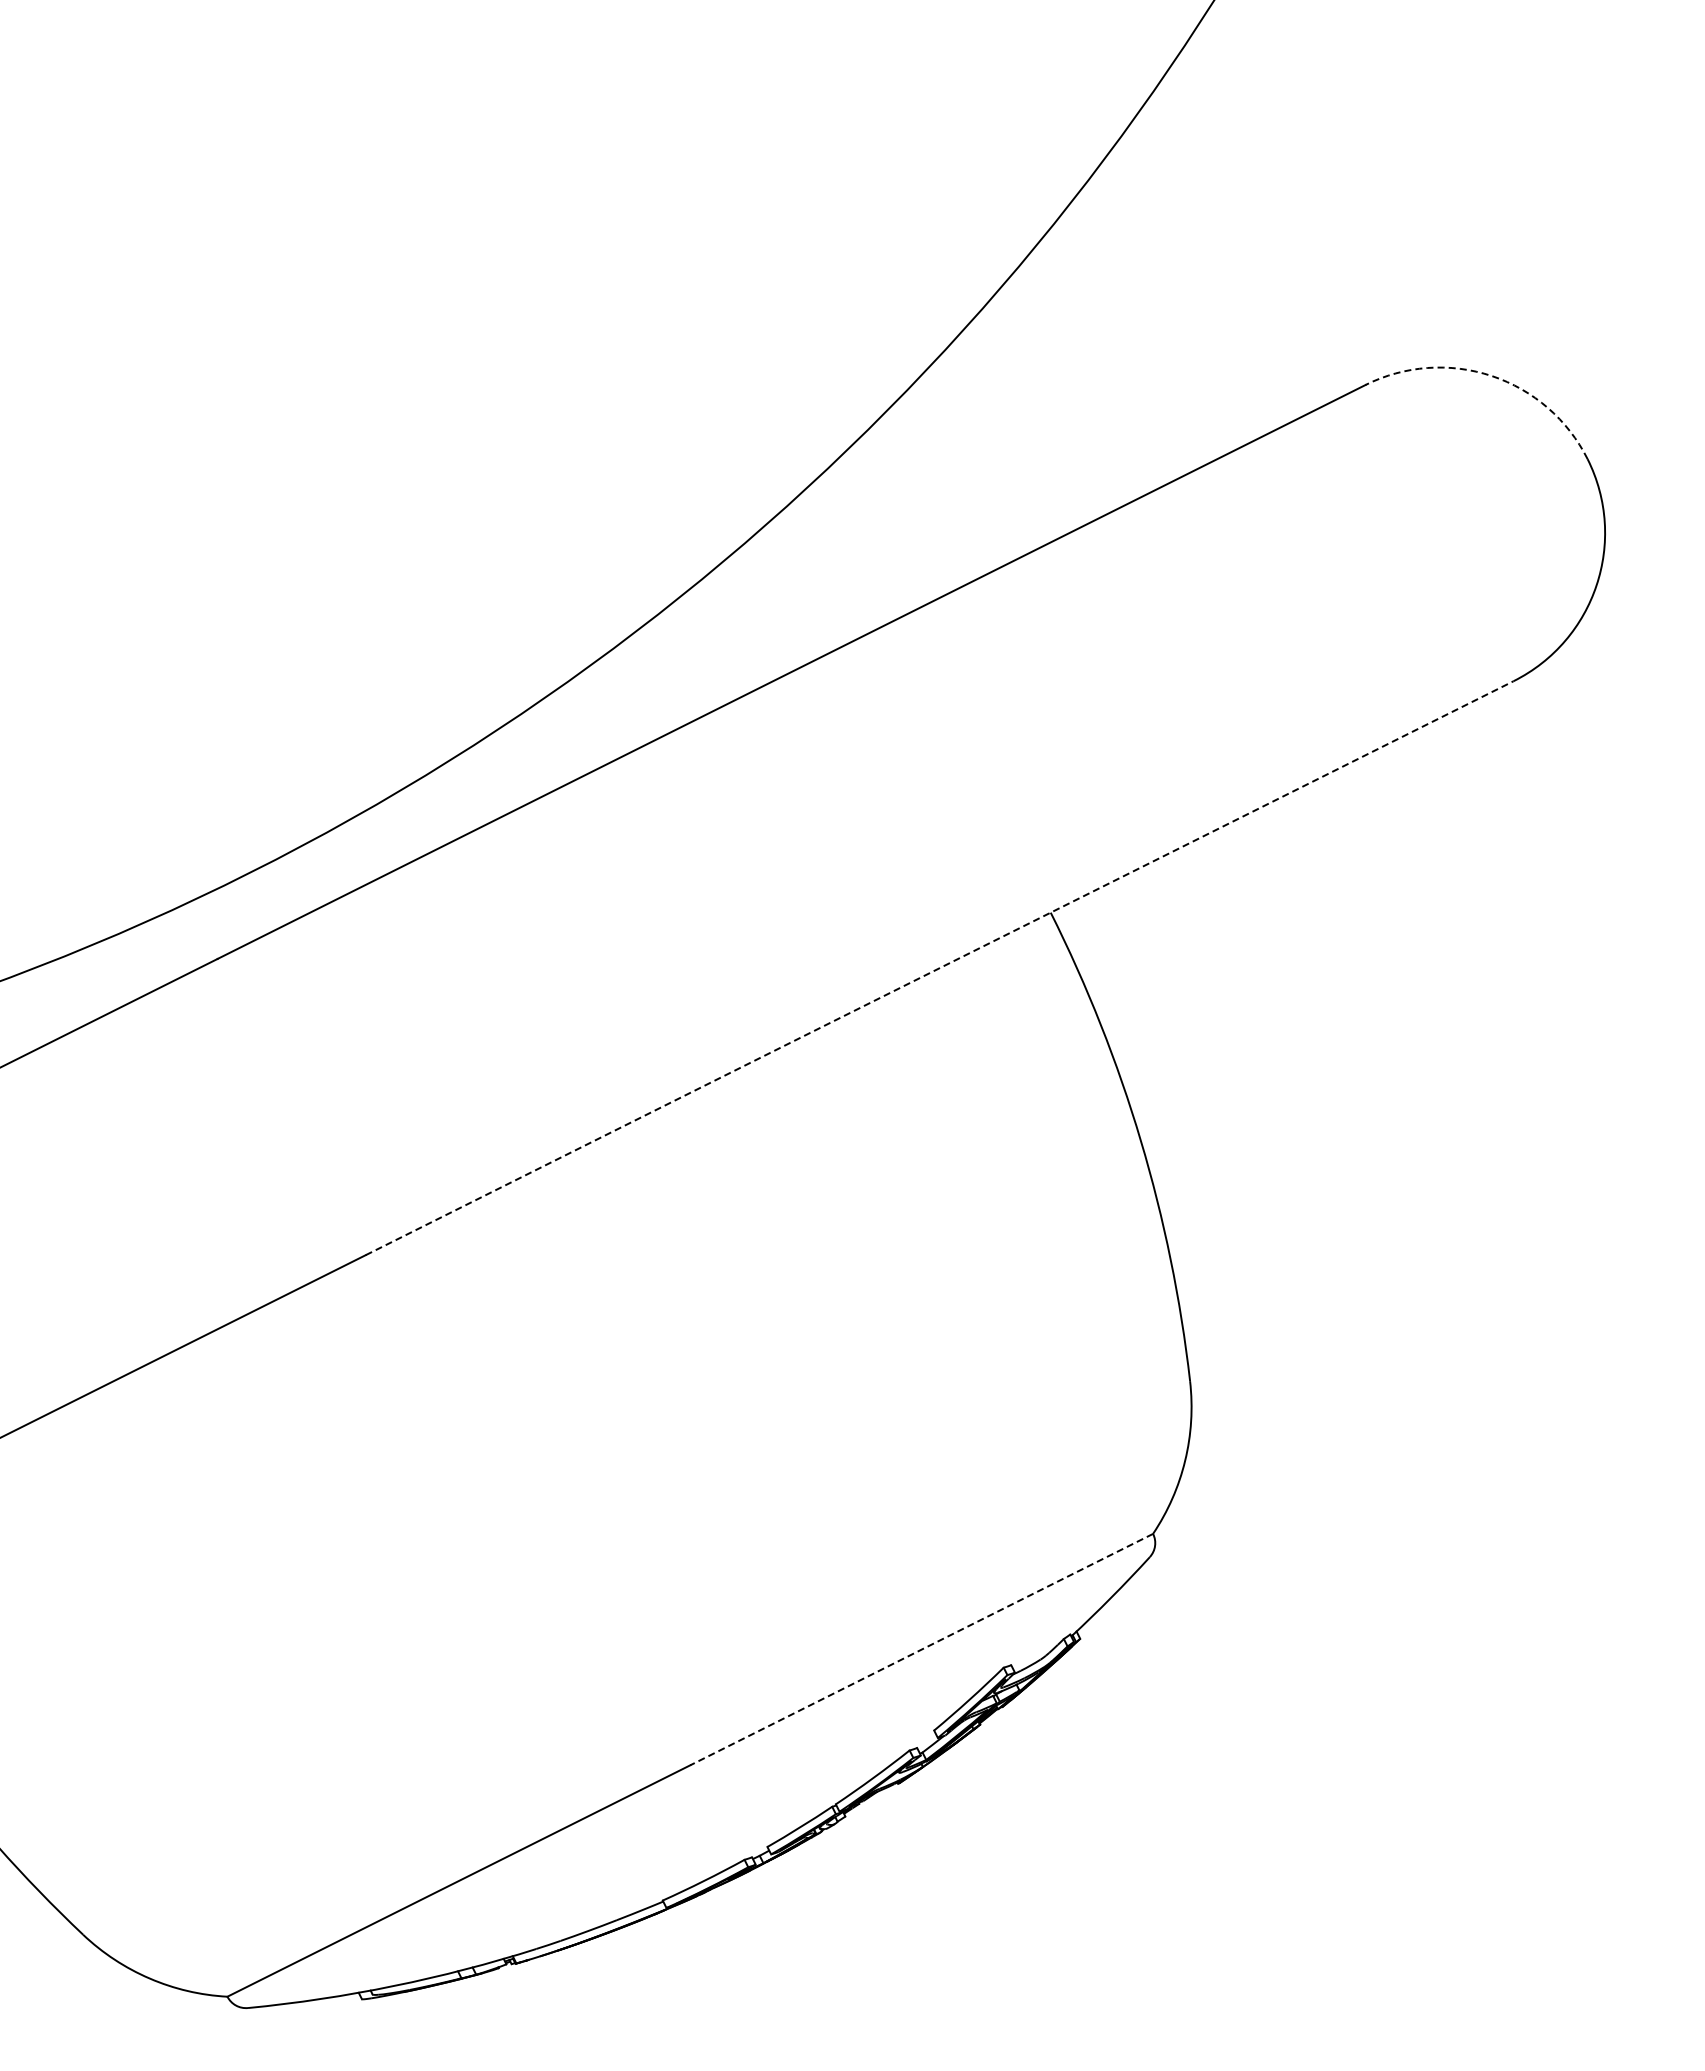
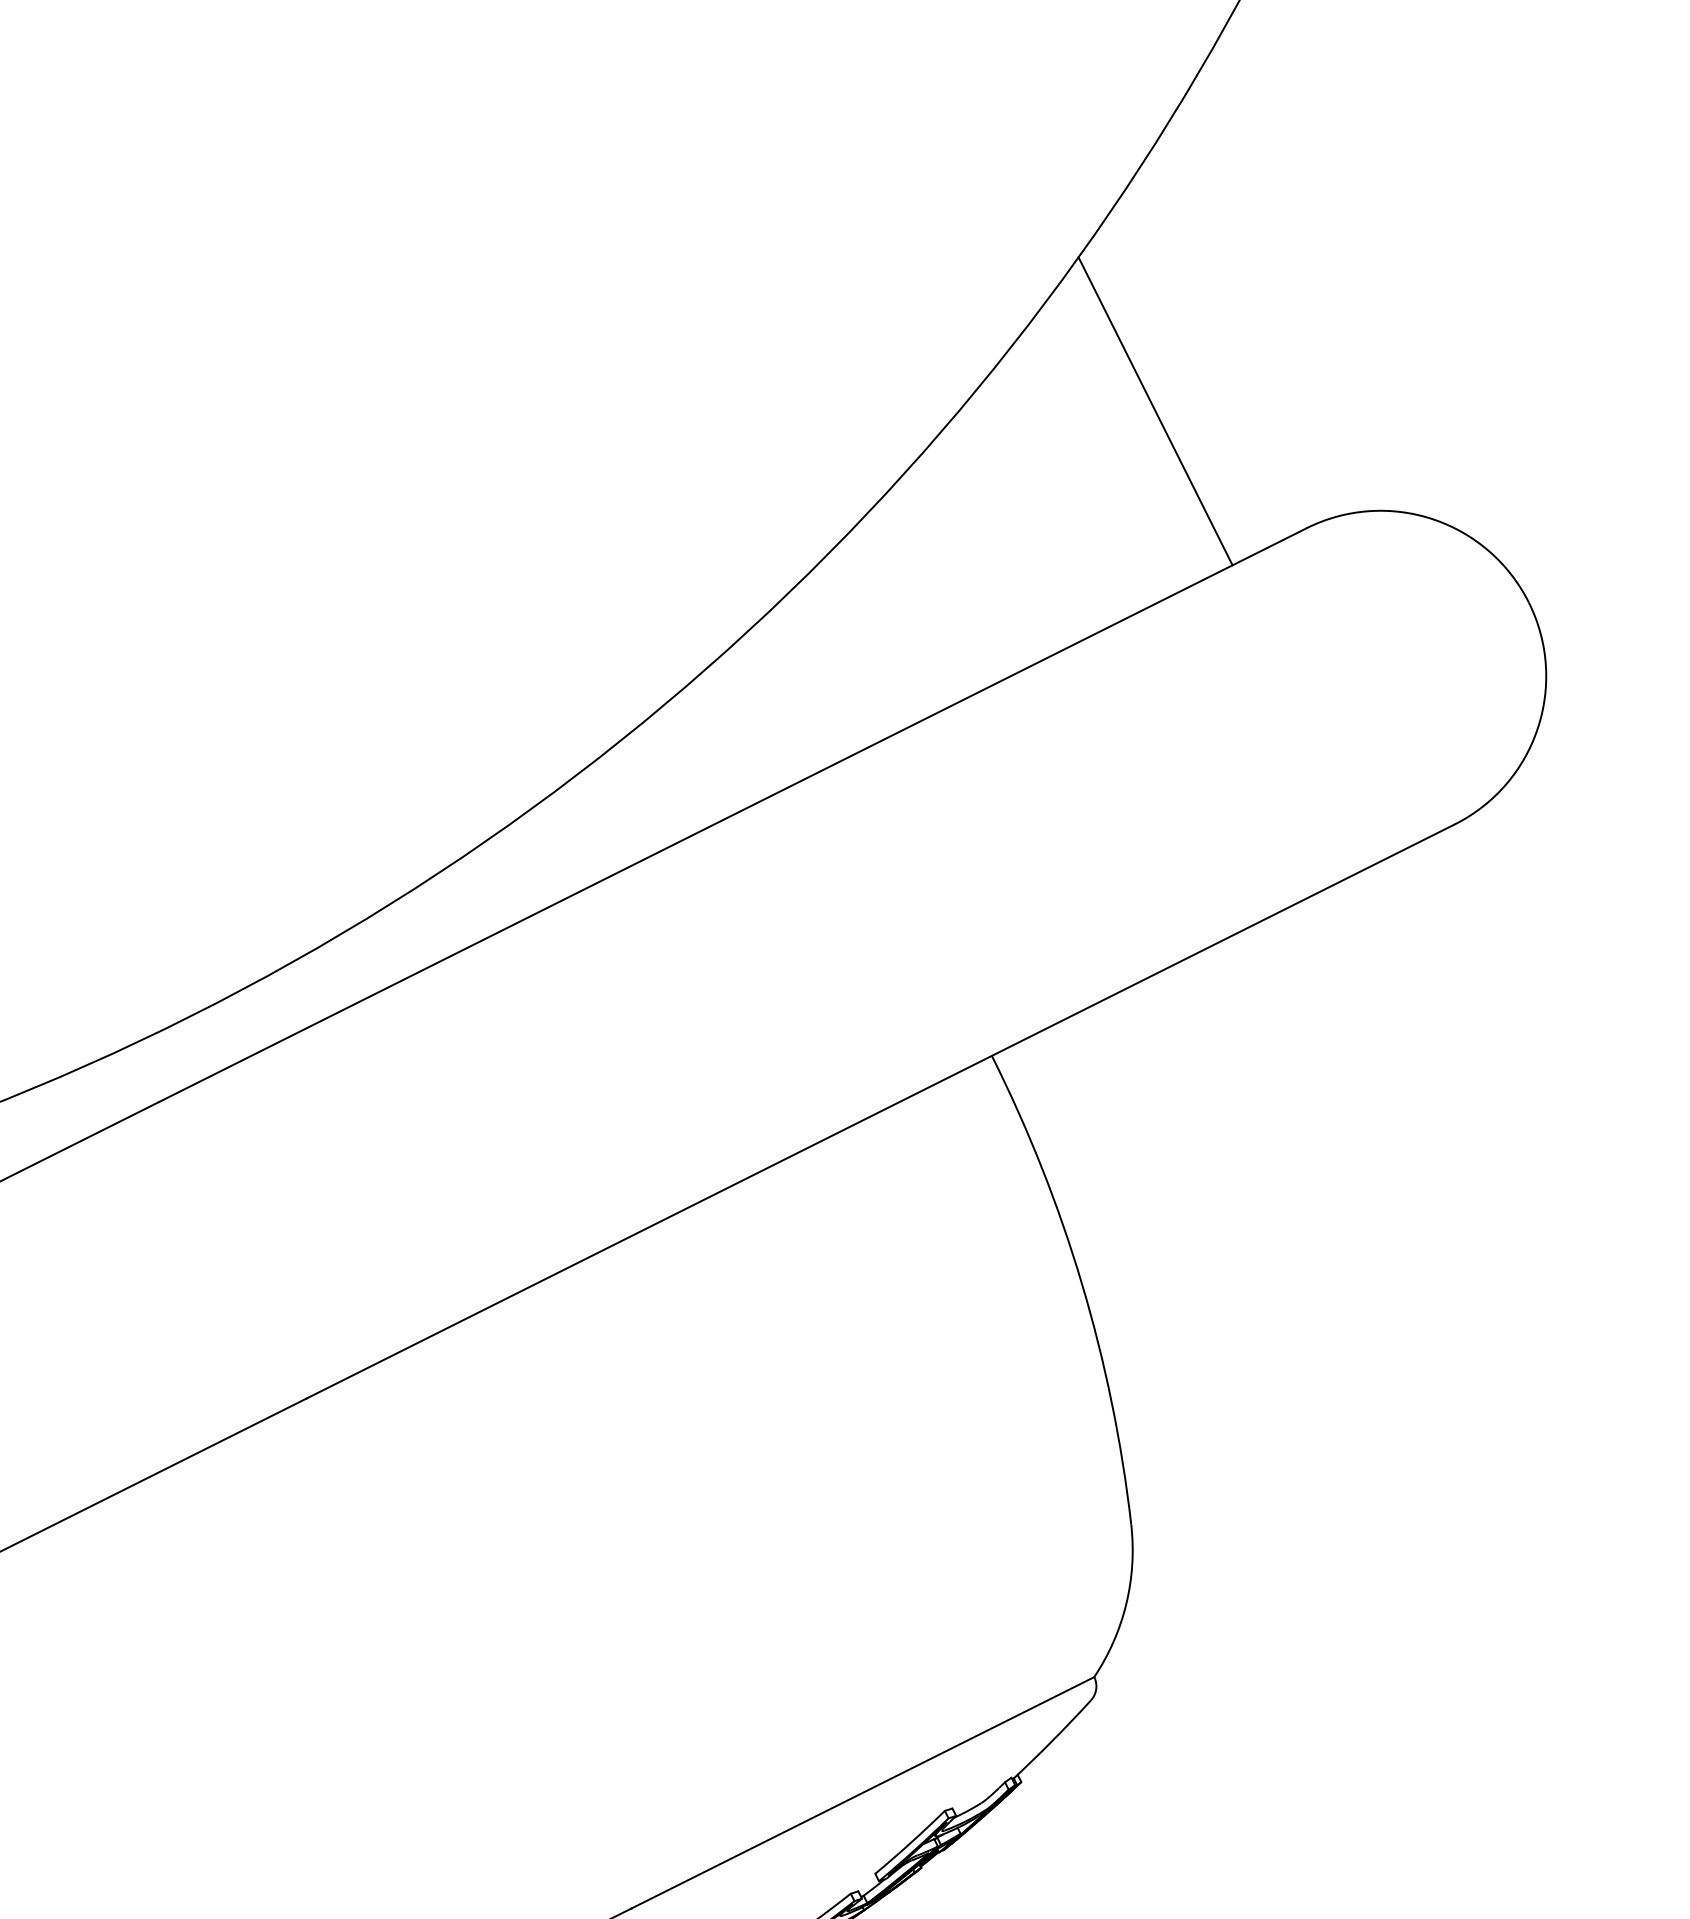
line: (1214, 268) -> (1155, 411), added
arc: (1491, 376) -> (1432, 519), dashed -> solid
line: (939, 968) -> (880, 1111), dashed -> solid
line: (921, 1649) -> (862, 1792), dashed -> solid

